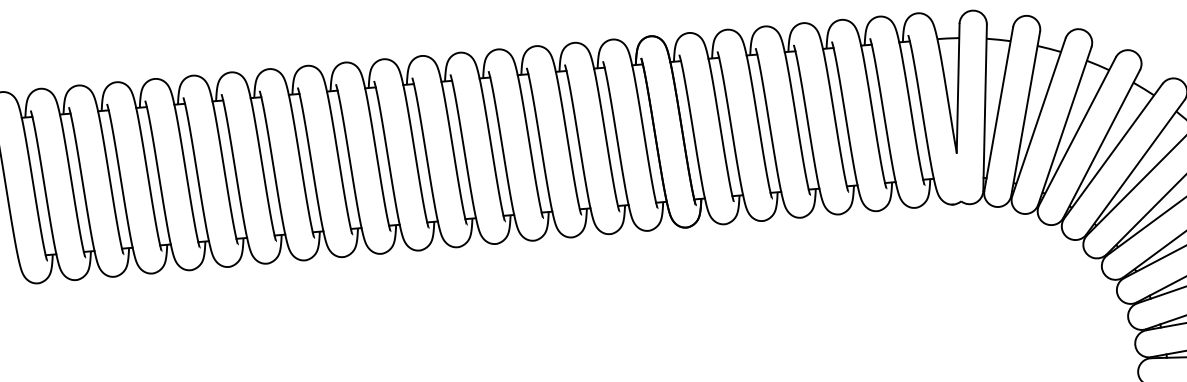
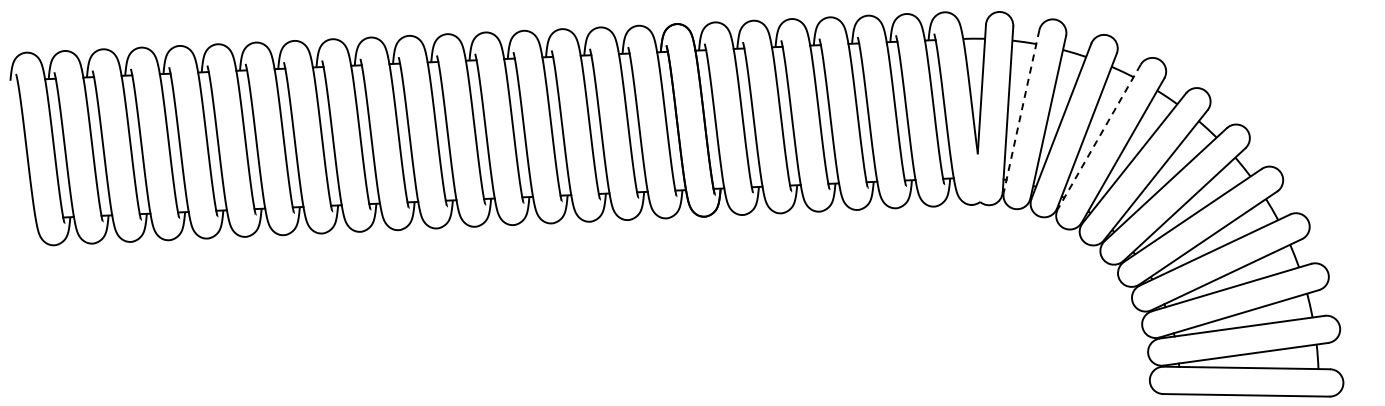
line: (998, 109) -> (1021, 111), solid -> dashed
line: (1077, 131) -> (1099, 137), solid -> dashed

